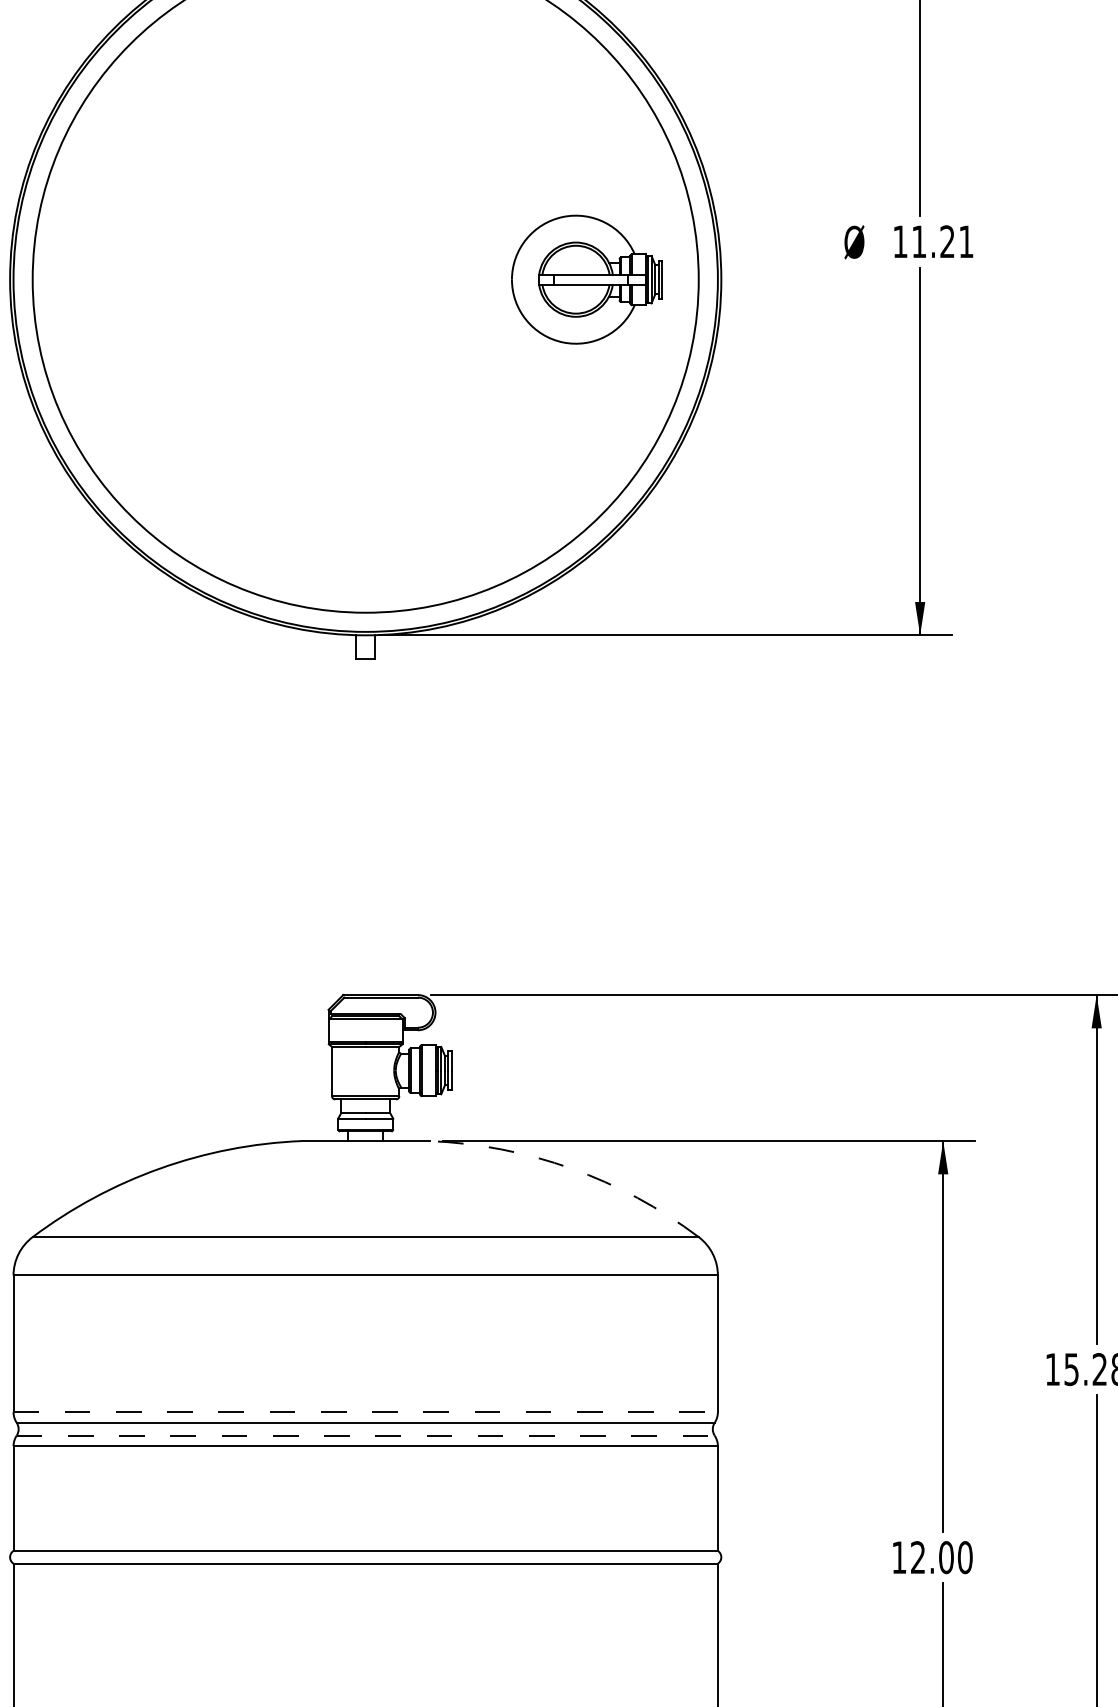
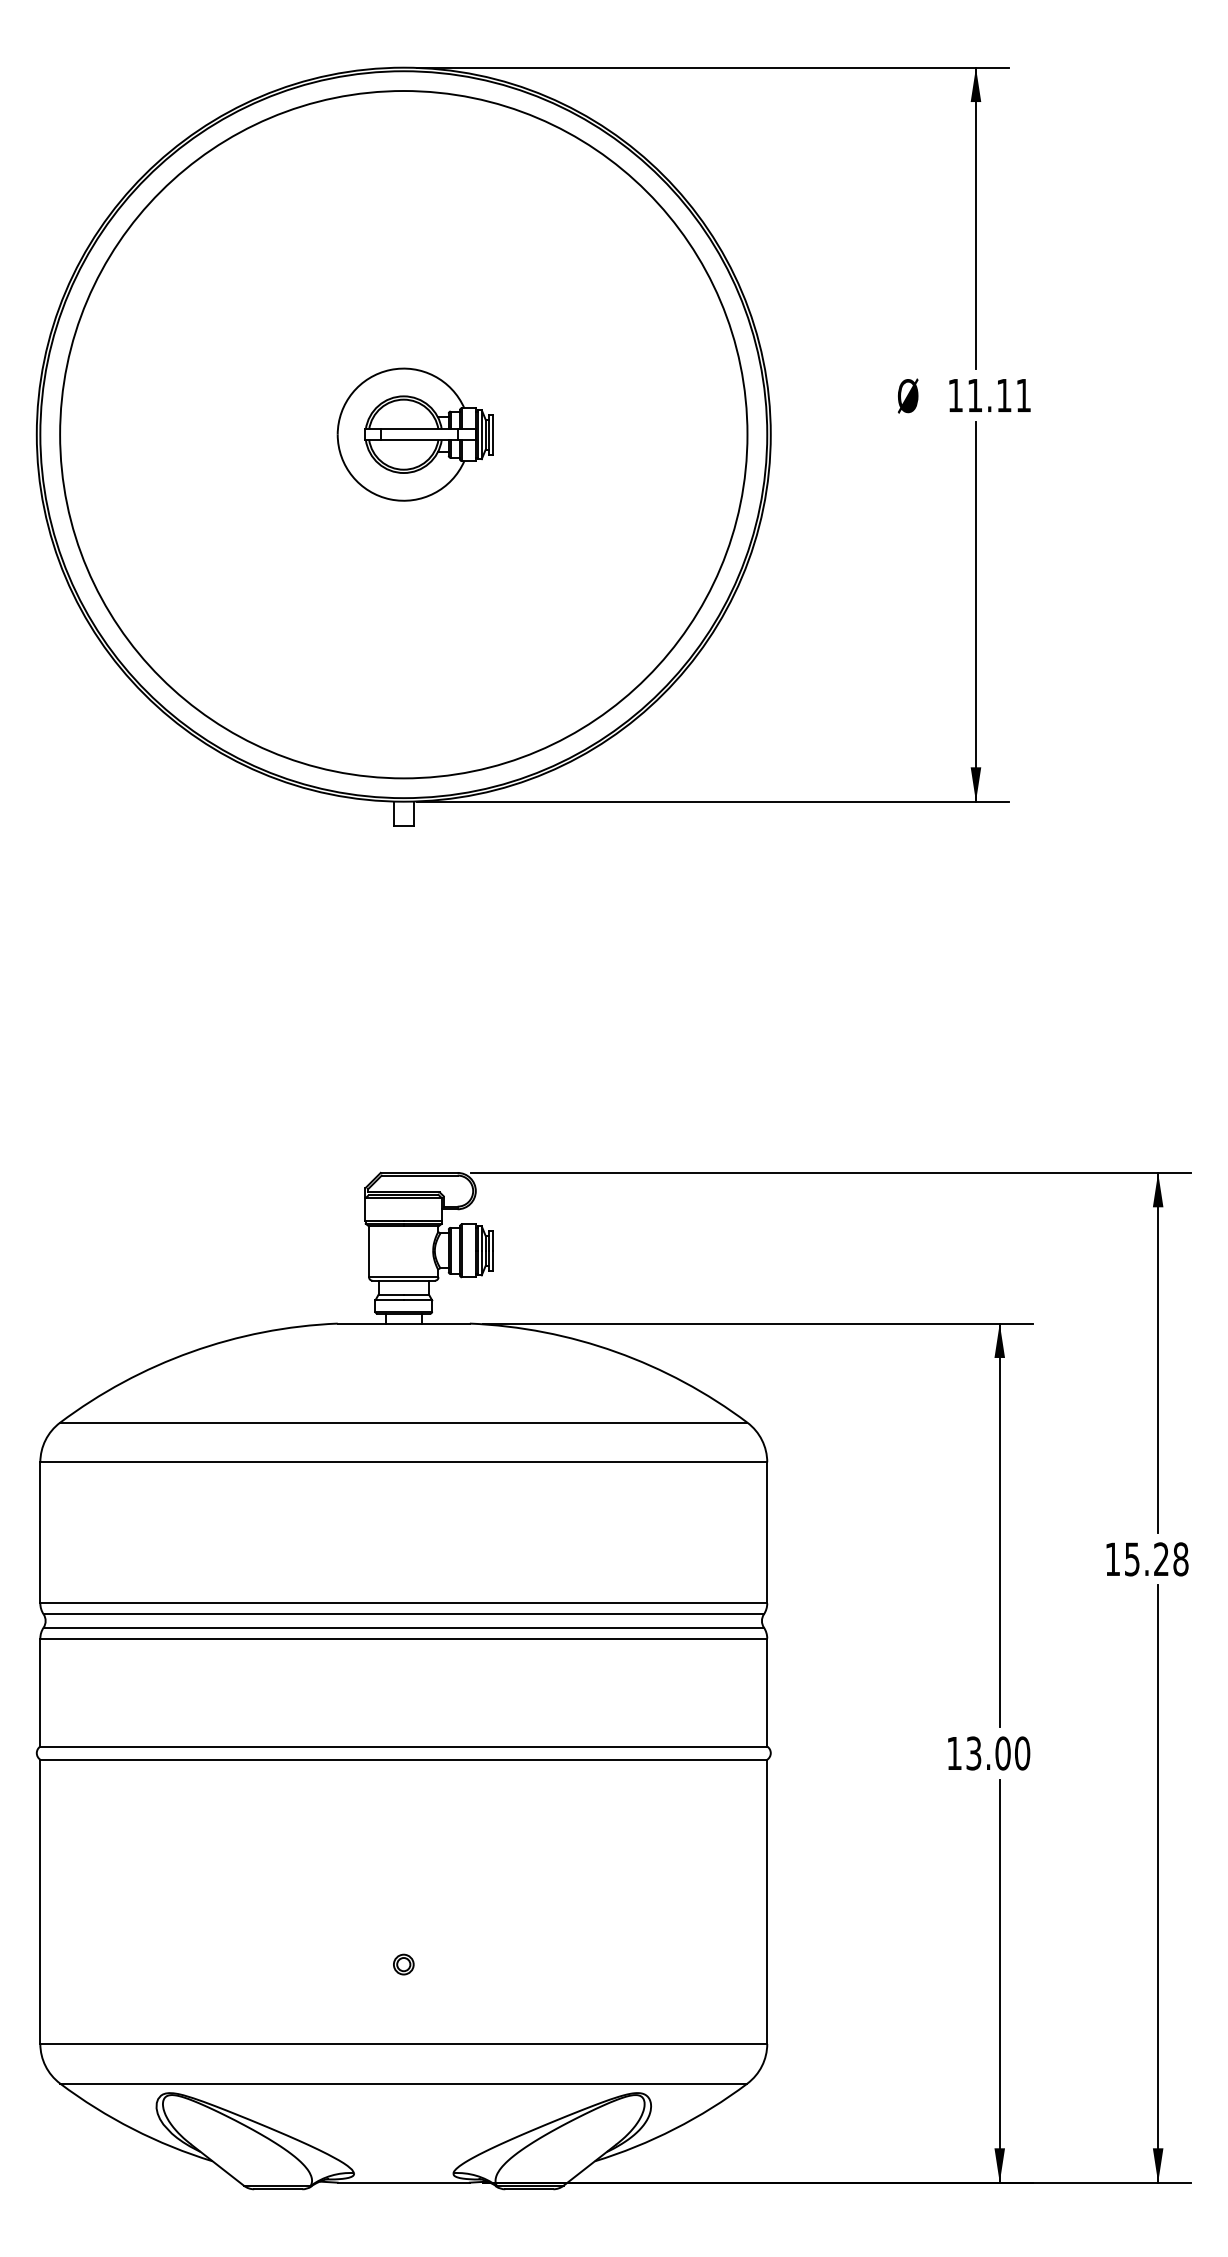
text: (946, 241) -> (1003, 395), 11.21 -> 11.11
part: (586, 279) -> (414, 434), moved
arc: (571, 1169) -> (616, 1352), dashed -> solid
line: (366, 1412) -> (404, 1603), dashed -> solid
line: (366, 1435) -> (404, 1627), dashed -> solid
text: (917, 1557) -> (973, 1753), 12.00 -> 13.00

